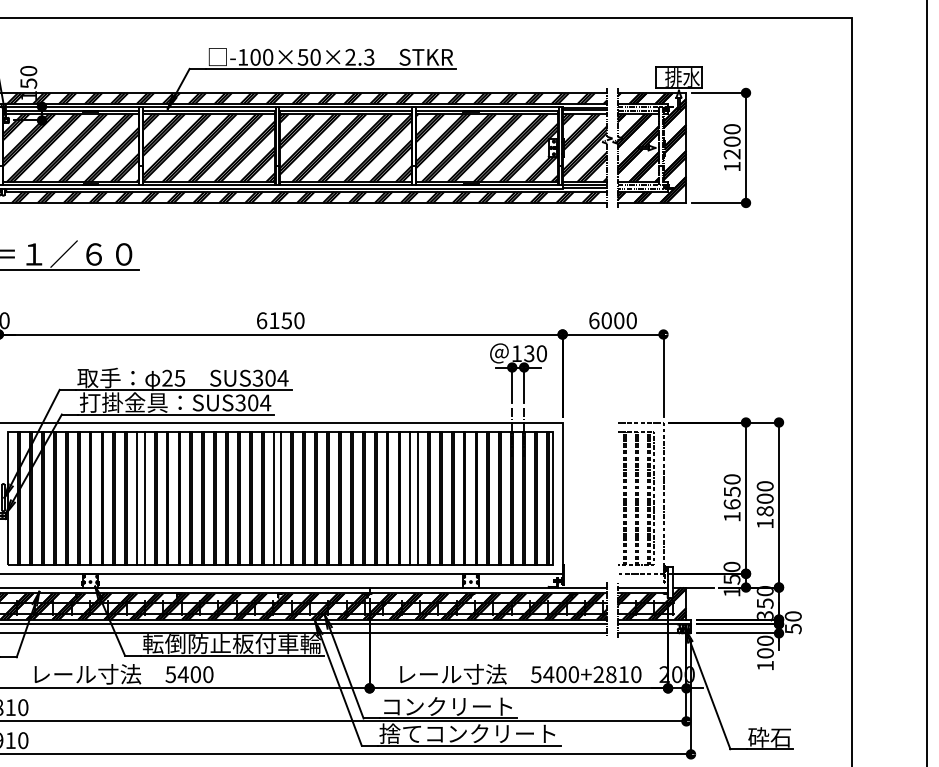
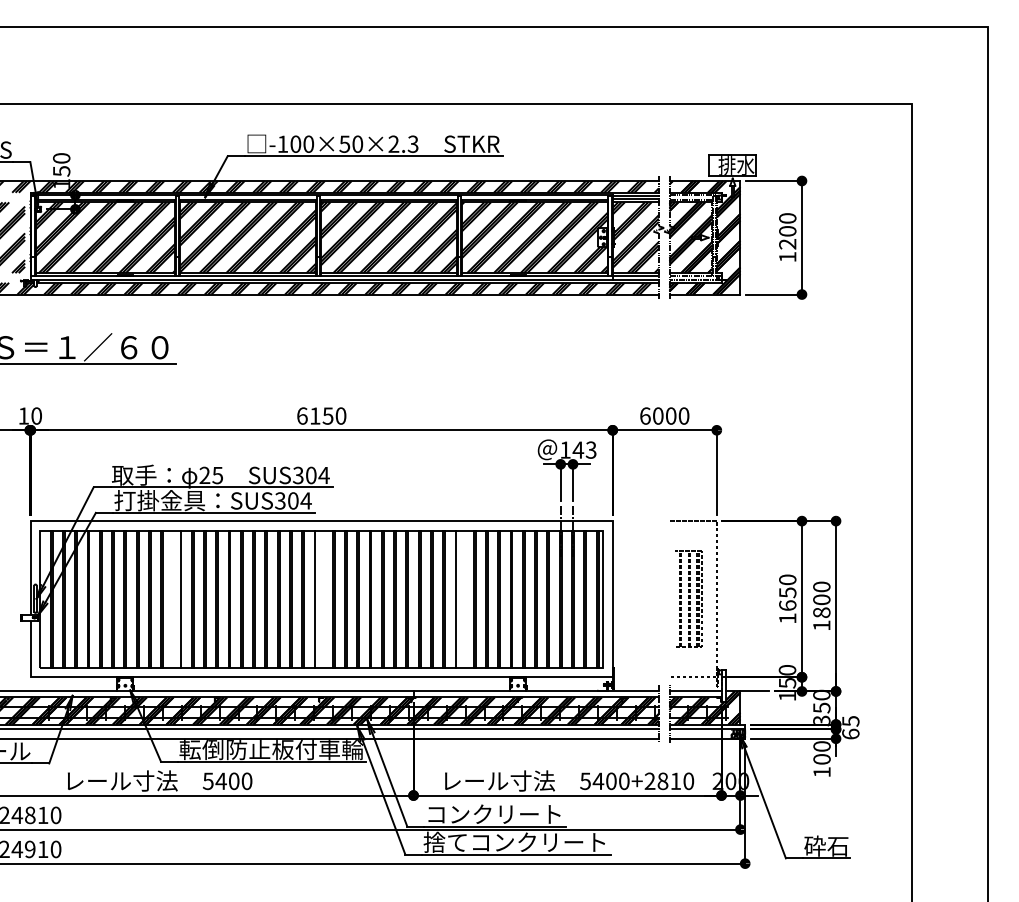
text: (535, 353) -> (584, 449), 130 -> 143
line: (137, 497) -> (173, 598), removed
line: (281, 497) -> (322, 598), removed
line: (418, 497) -> (463, 598), removed
part: (636, 498) -> (688, 599), size x0.7
text: (793, 622) -> (850, 727), 50 -> 65

